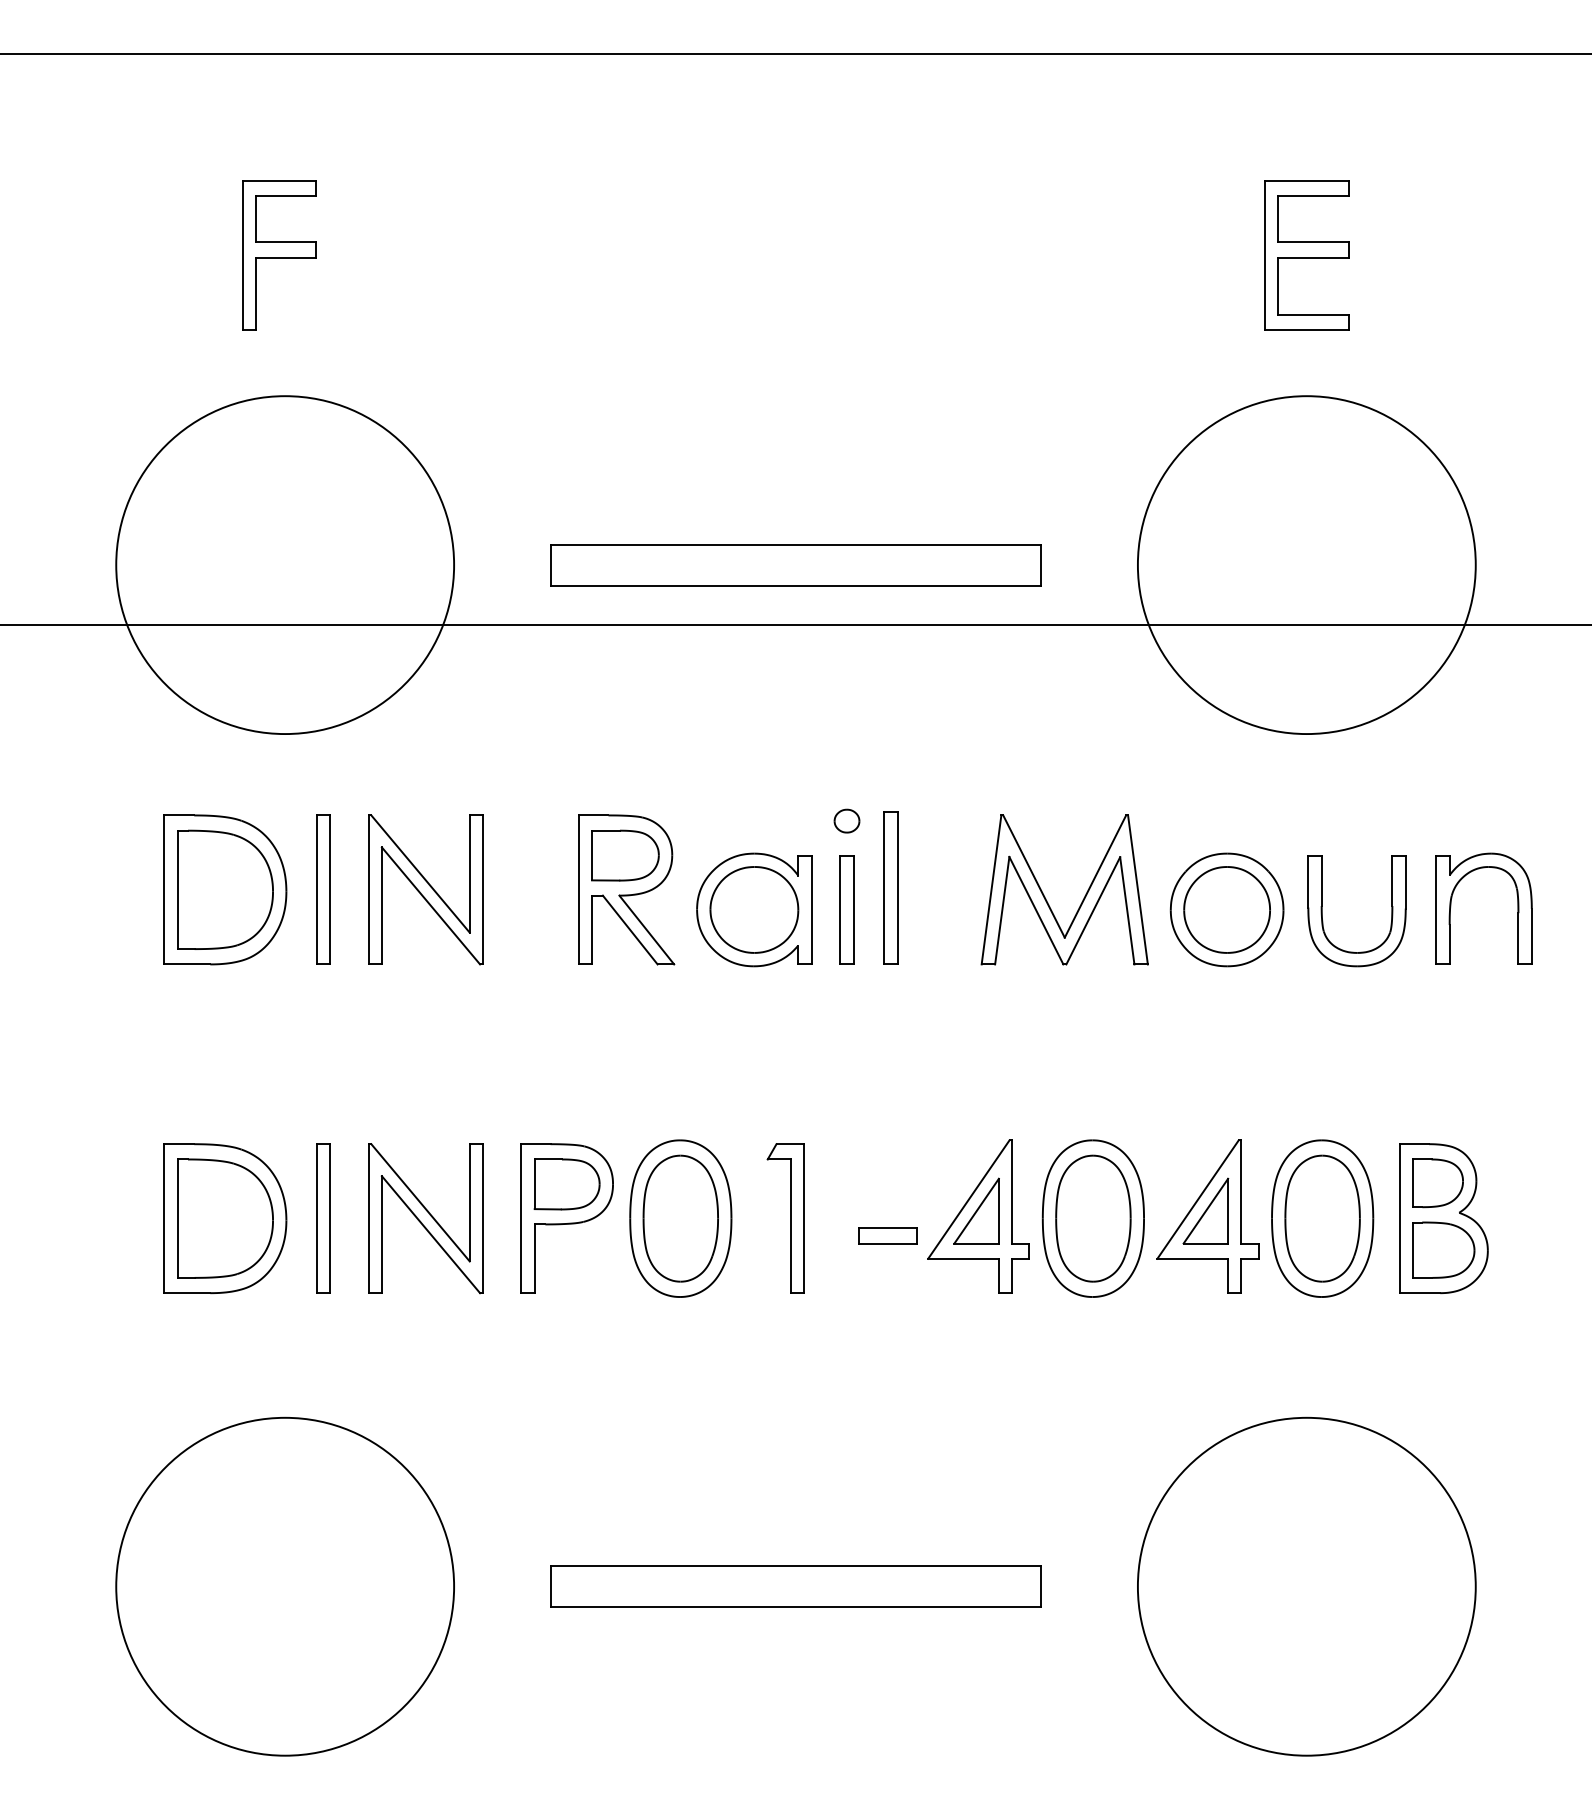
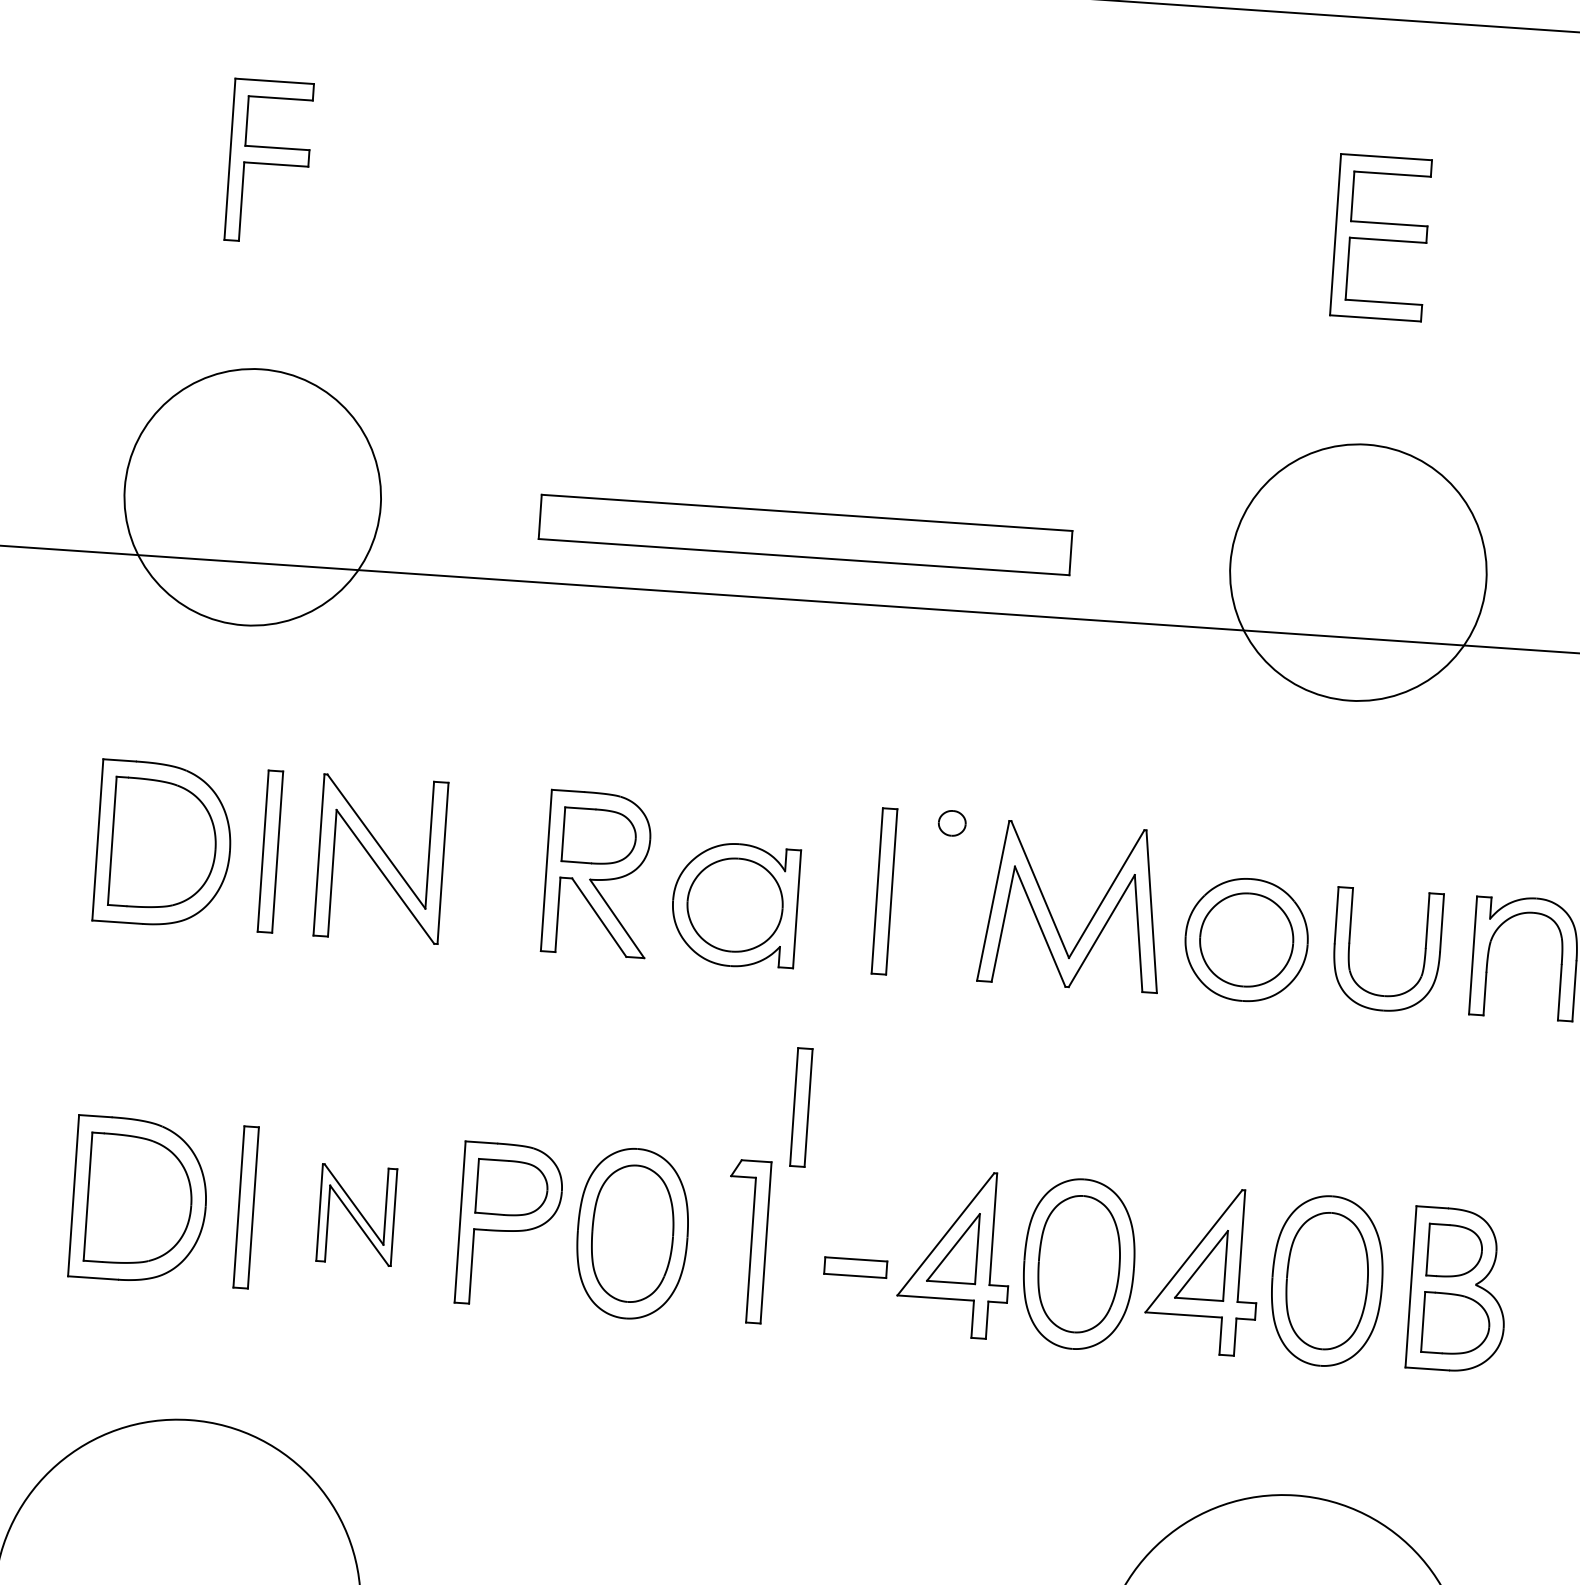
circle: (285, 565) -> (253, 497), size x0.7
circle: (1306, 565) -> (1358, 573), size x0.7
part: (846, 820) -> (951, 822), moved
part: (846, 909) -> (800, 1106), moved
part: (425, 1218) -> (356, 1214), size x0.6

